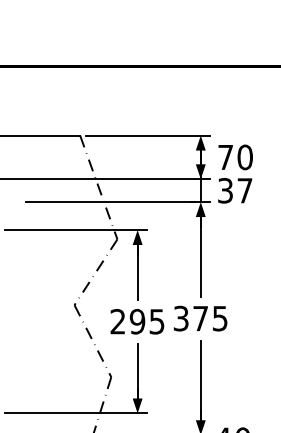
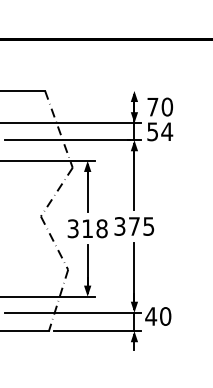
line: (148, 135) -> (95, 90), removed
text: (235, 190) -> (160, 131), 37 -> 54
text: (137, 321) -> (87, 228), 295 -> 318

